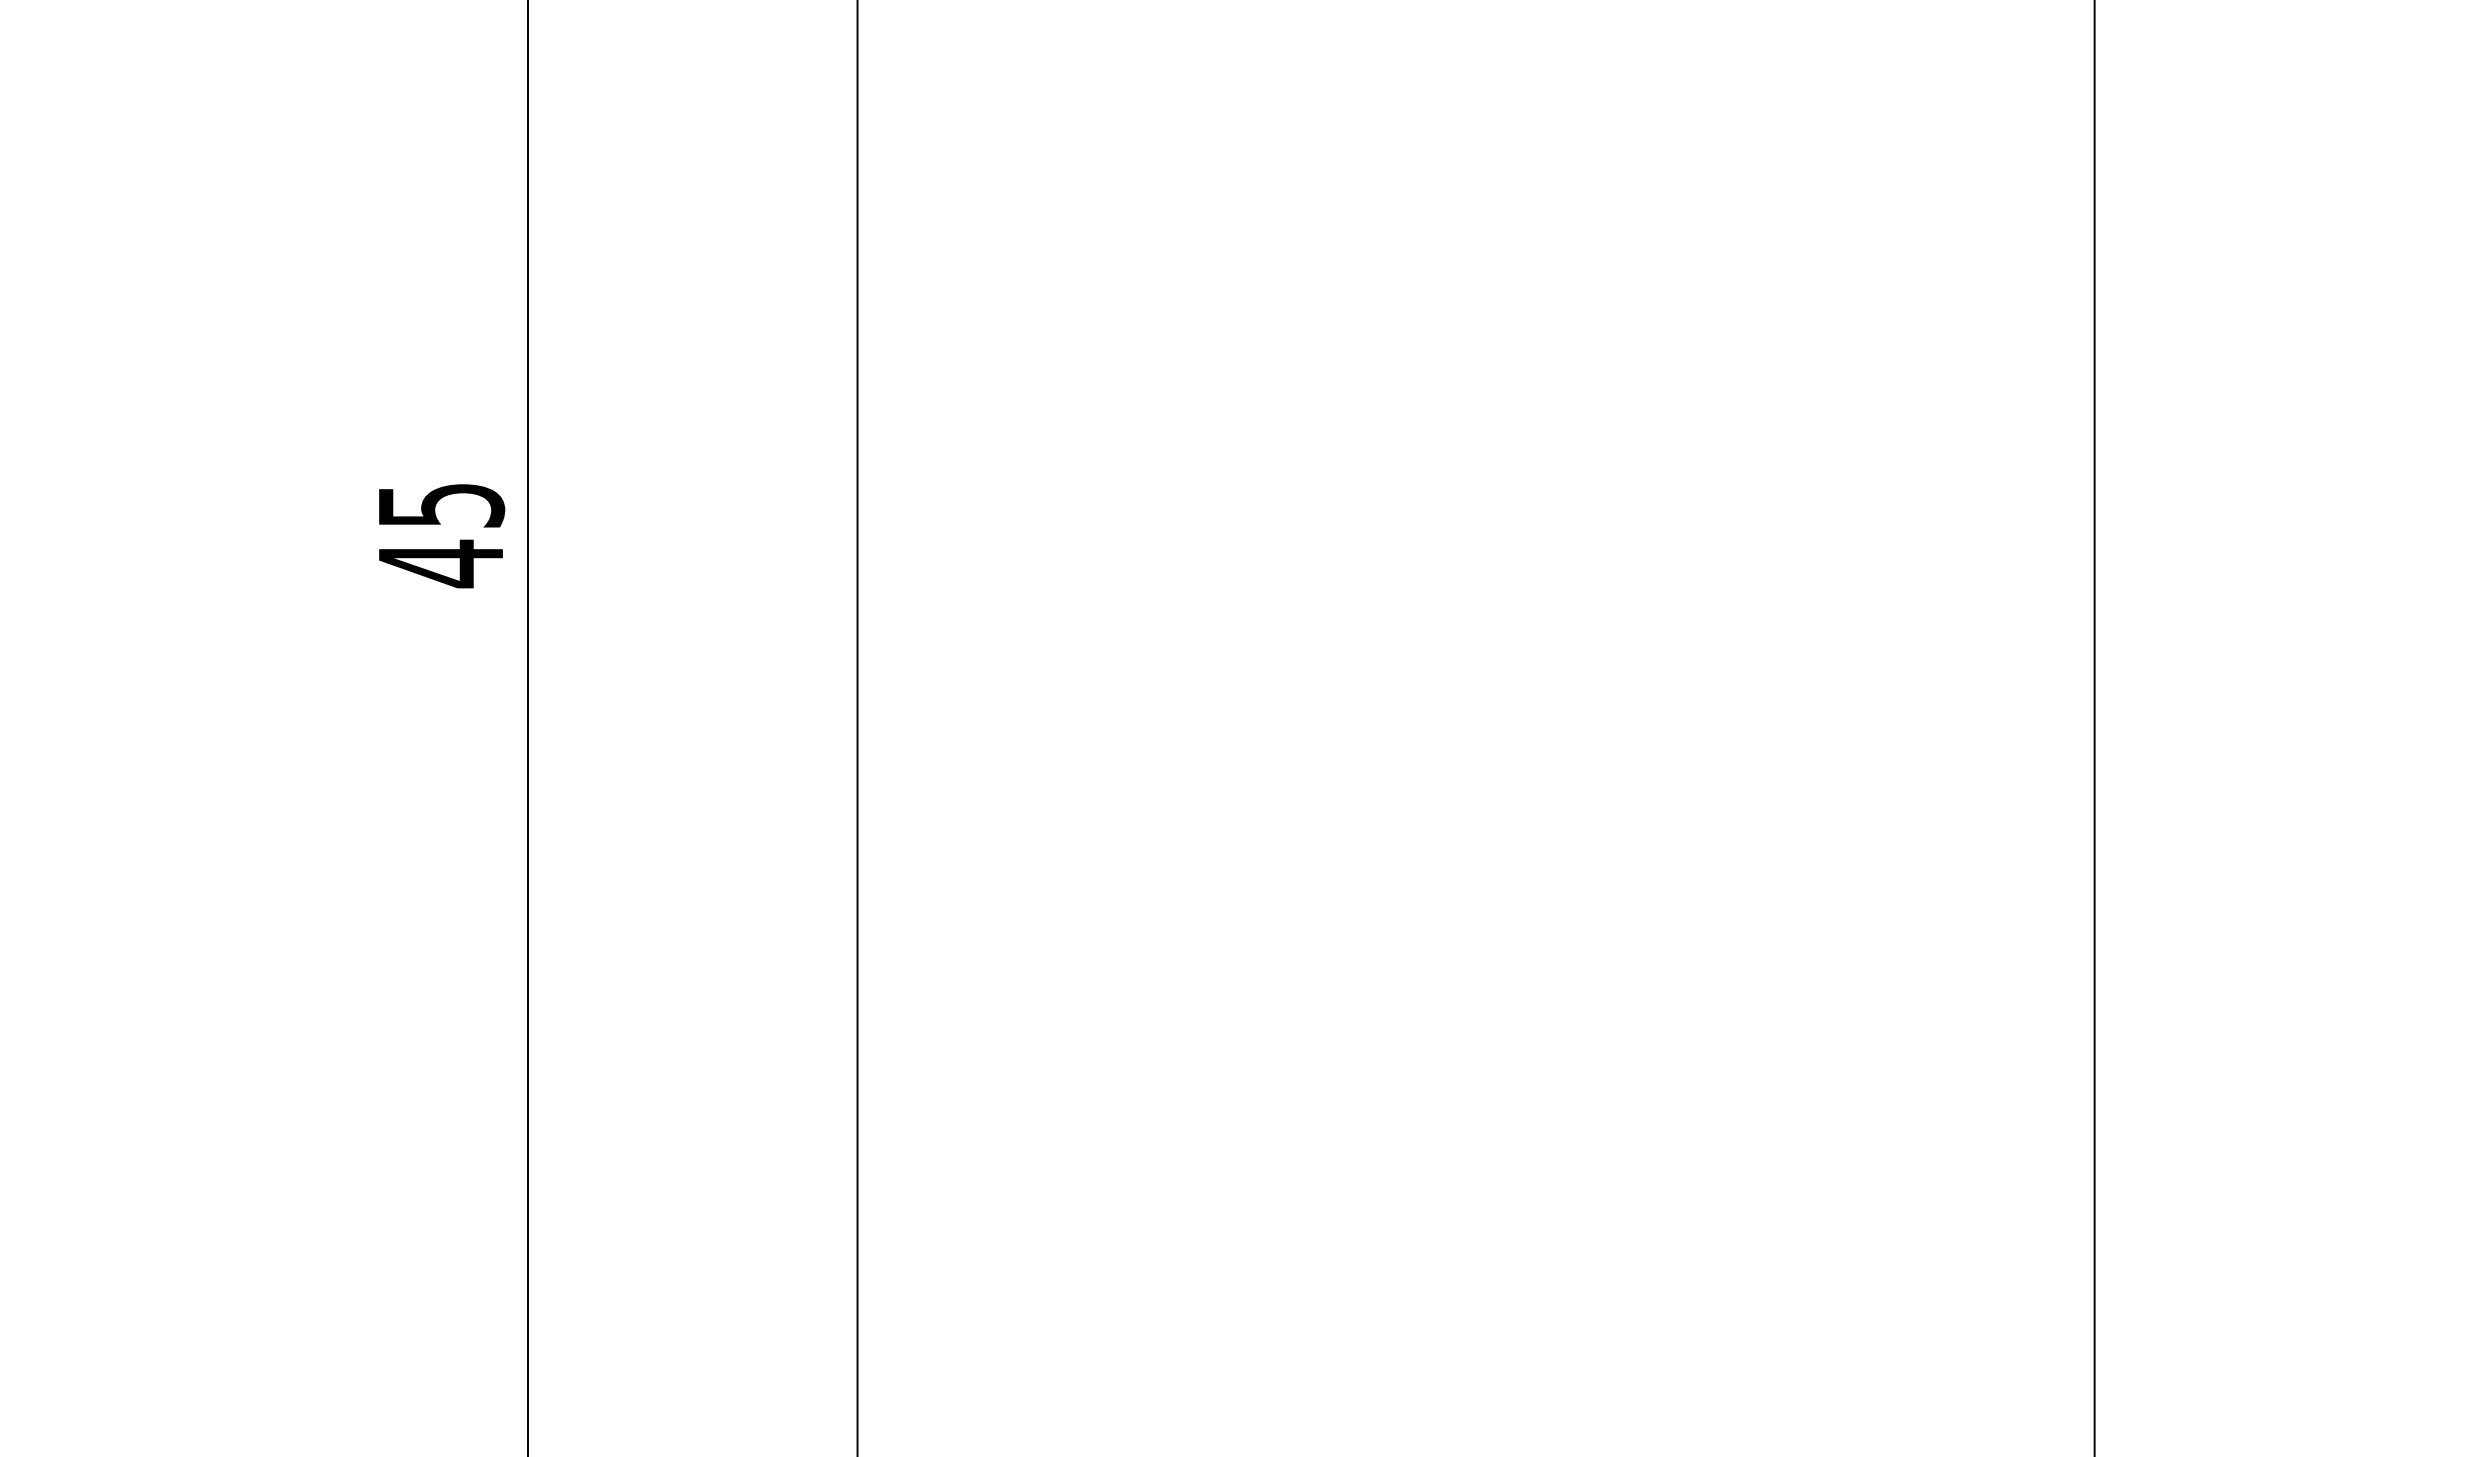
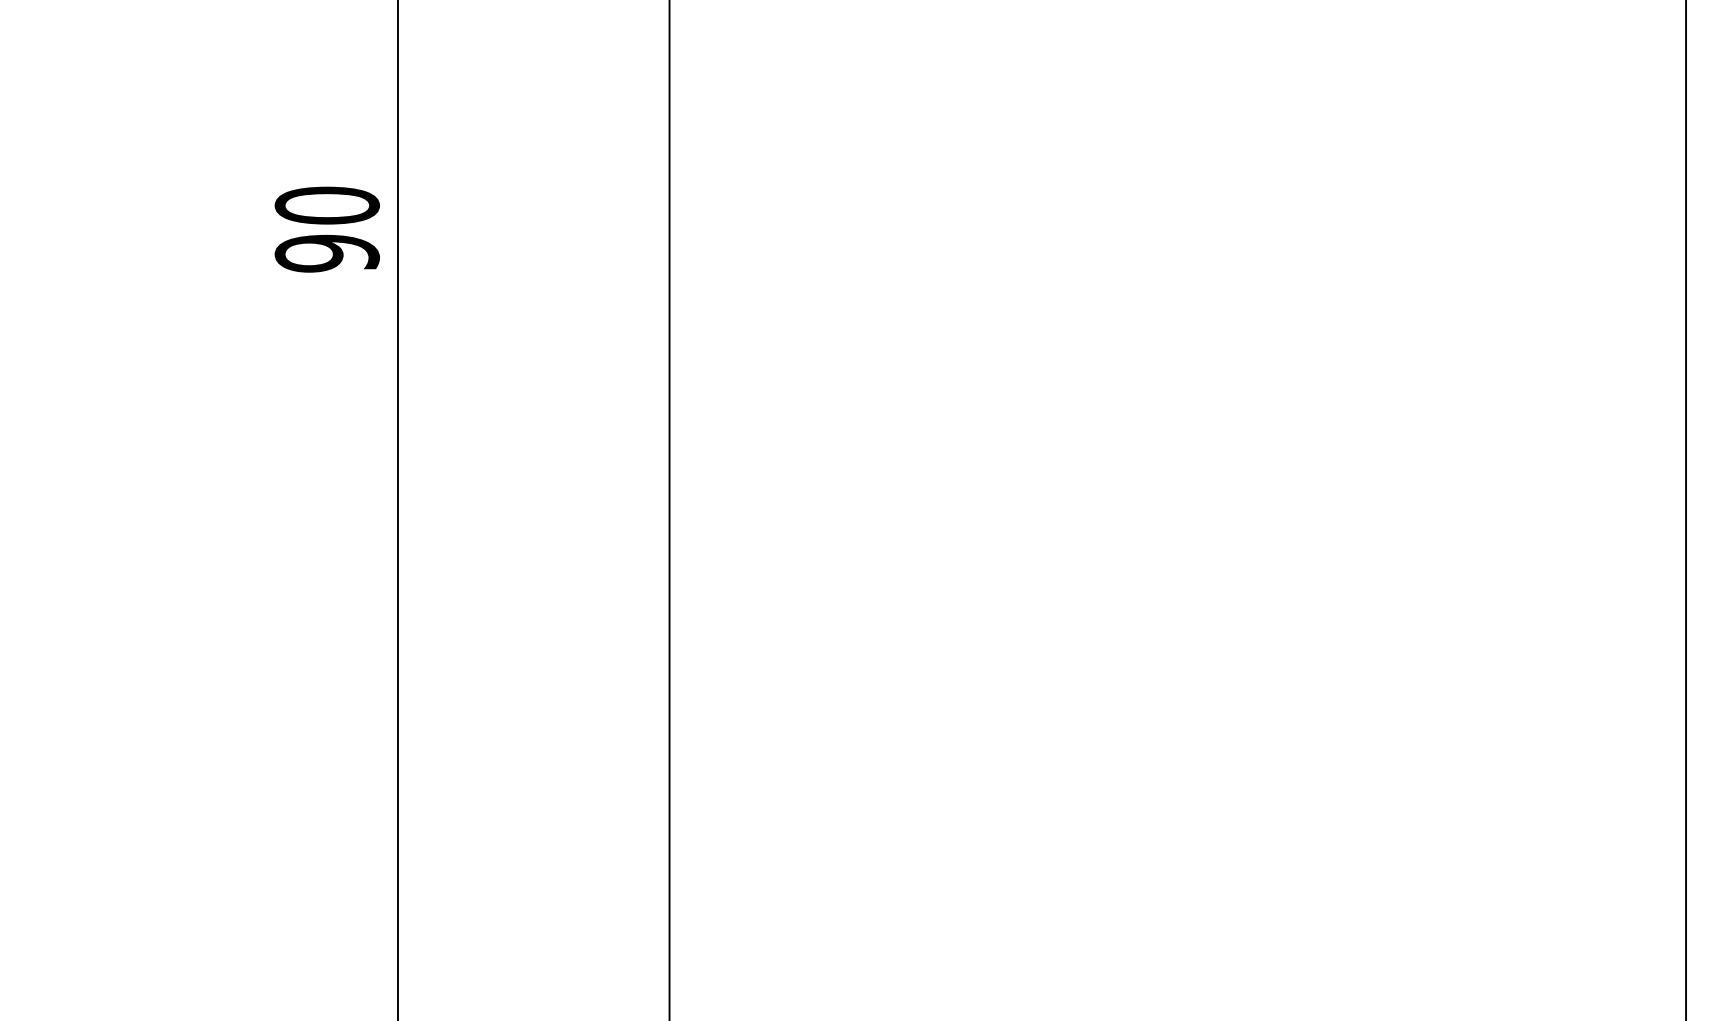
text: (441, 535) -> (327, 230), 45 -> 90

